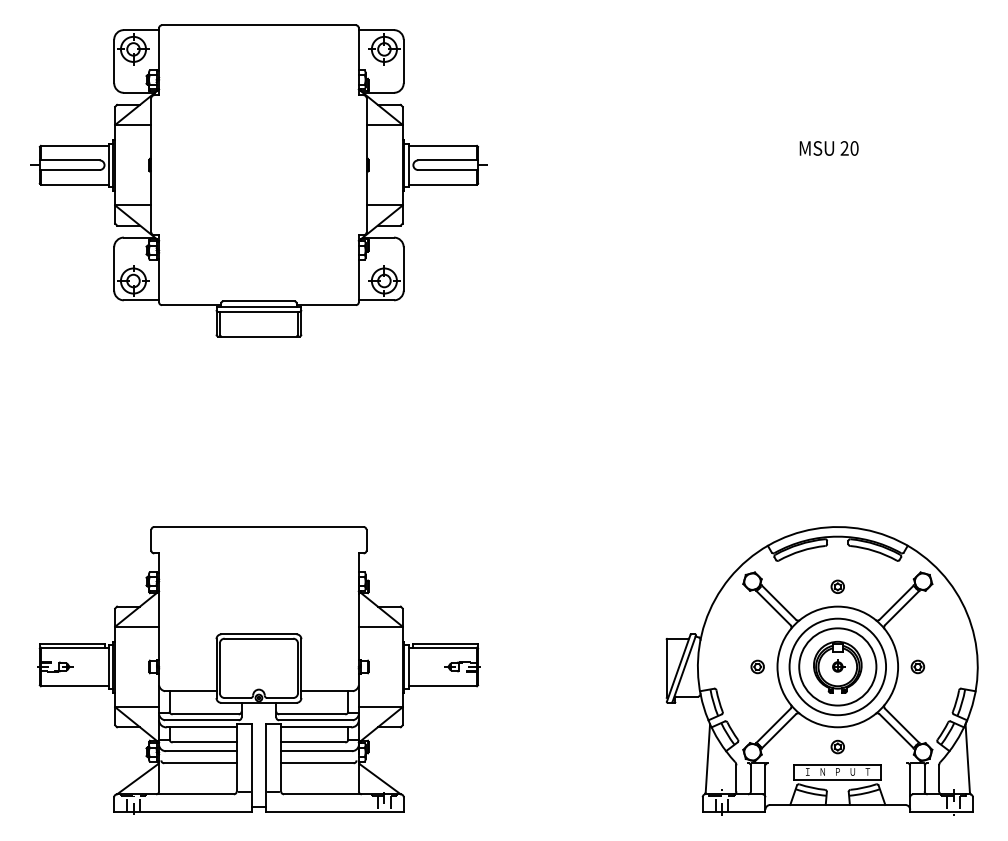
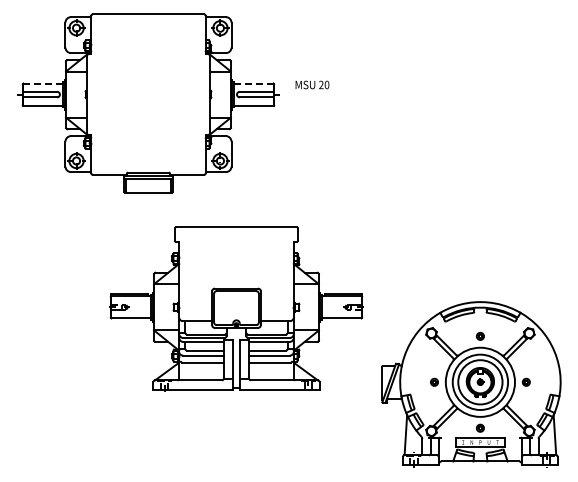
line: (75, 145) -> (43, 83), solid -> dashed
line: (442, 145) -> (253, 83), solid -> dashed
text: (829, 147) -> (312, 84), moved
part: (258, 669) -> (236, 308), moved

